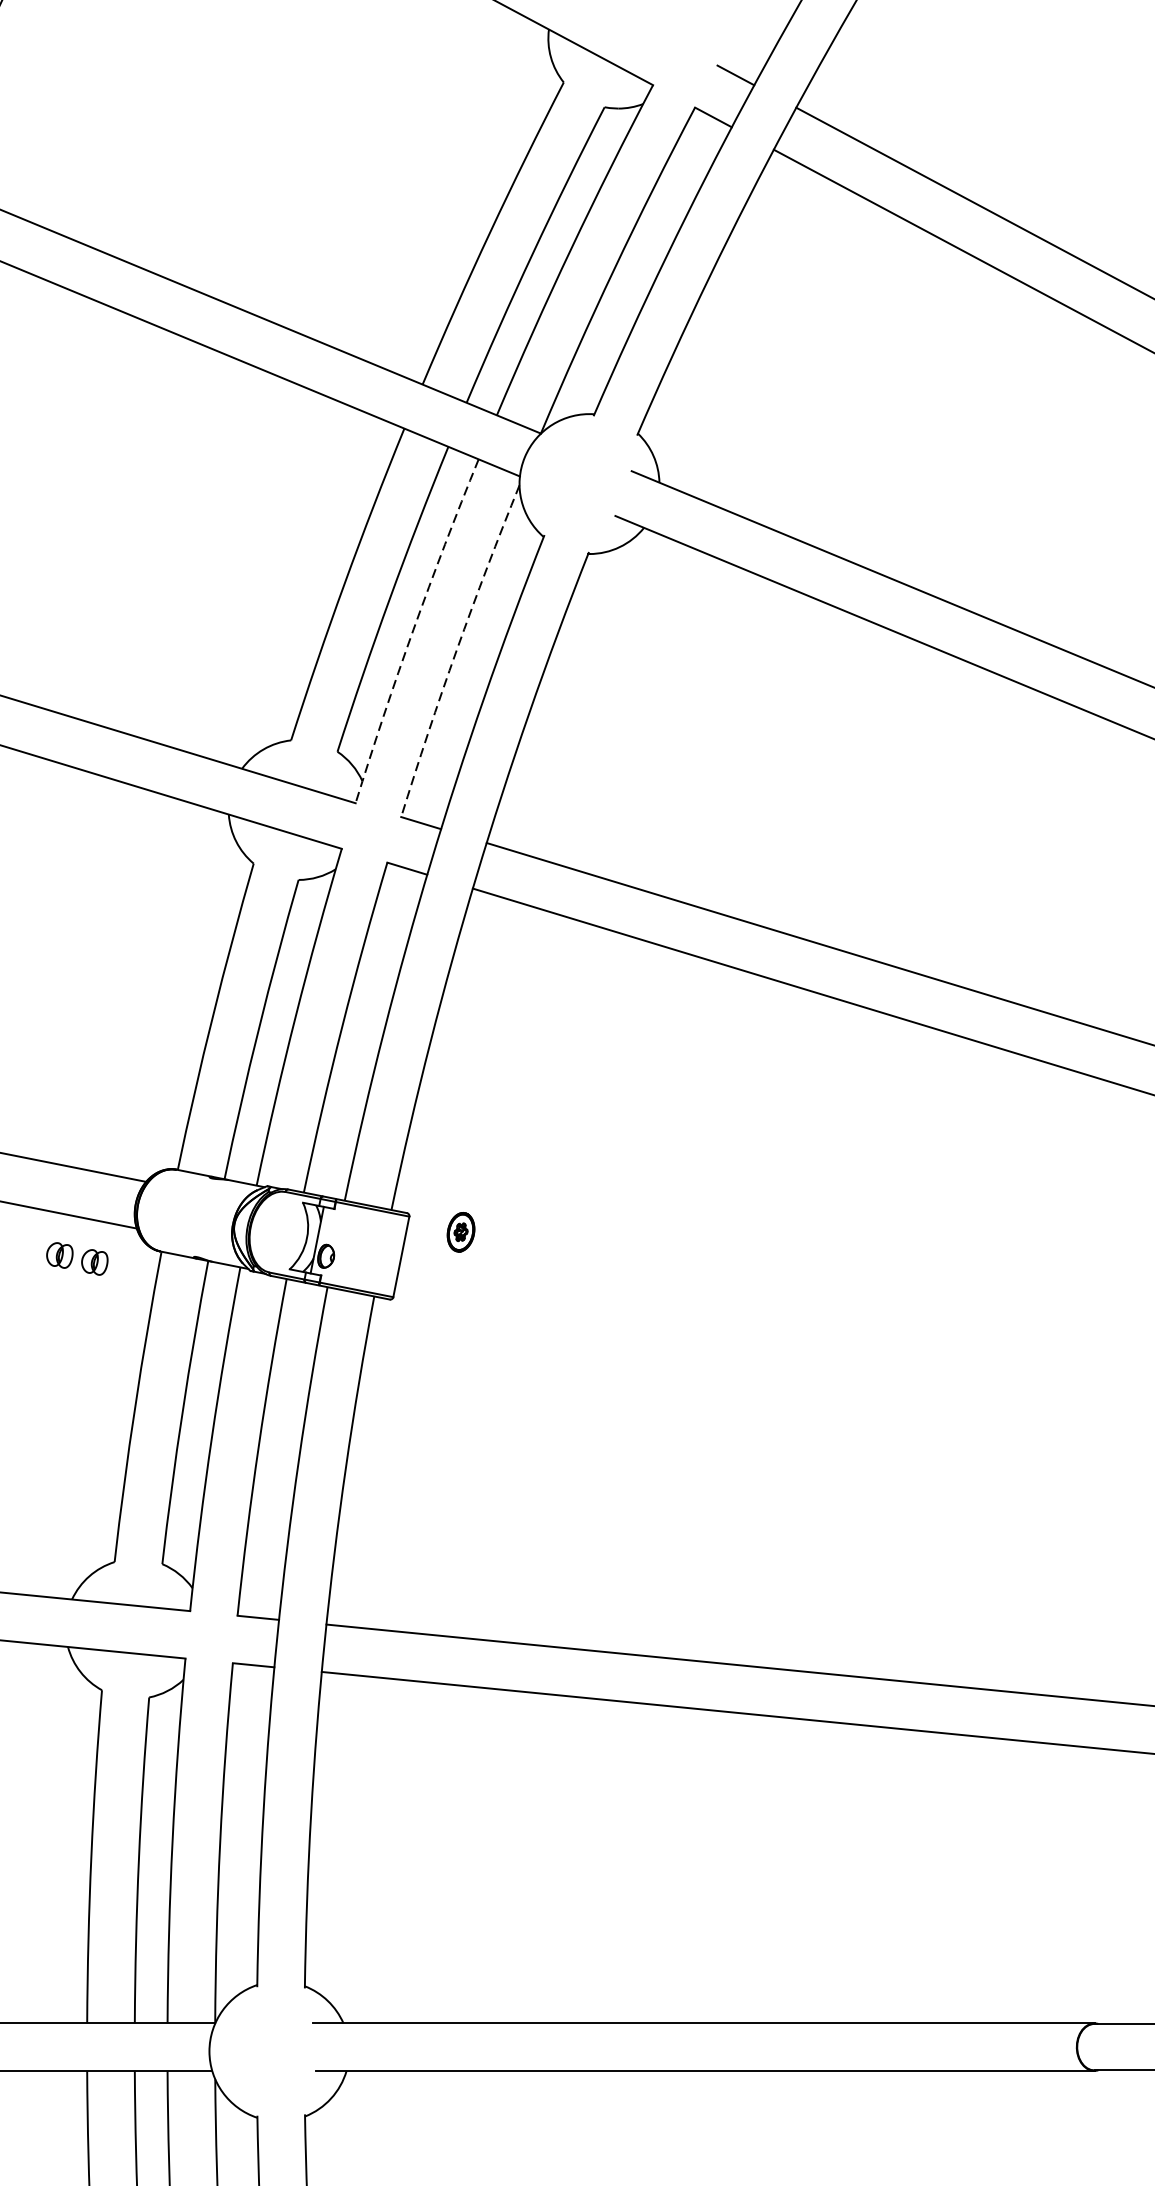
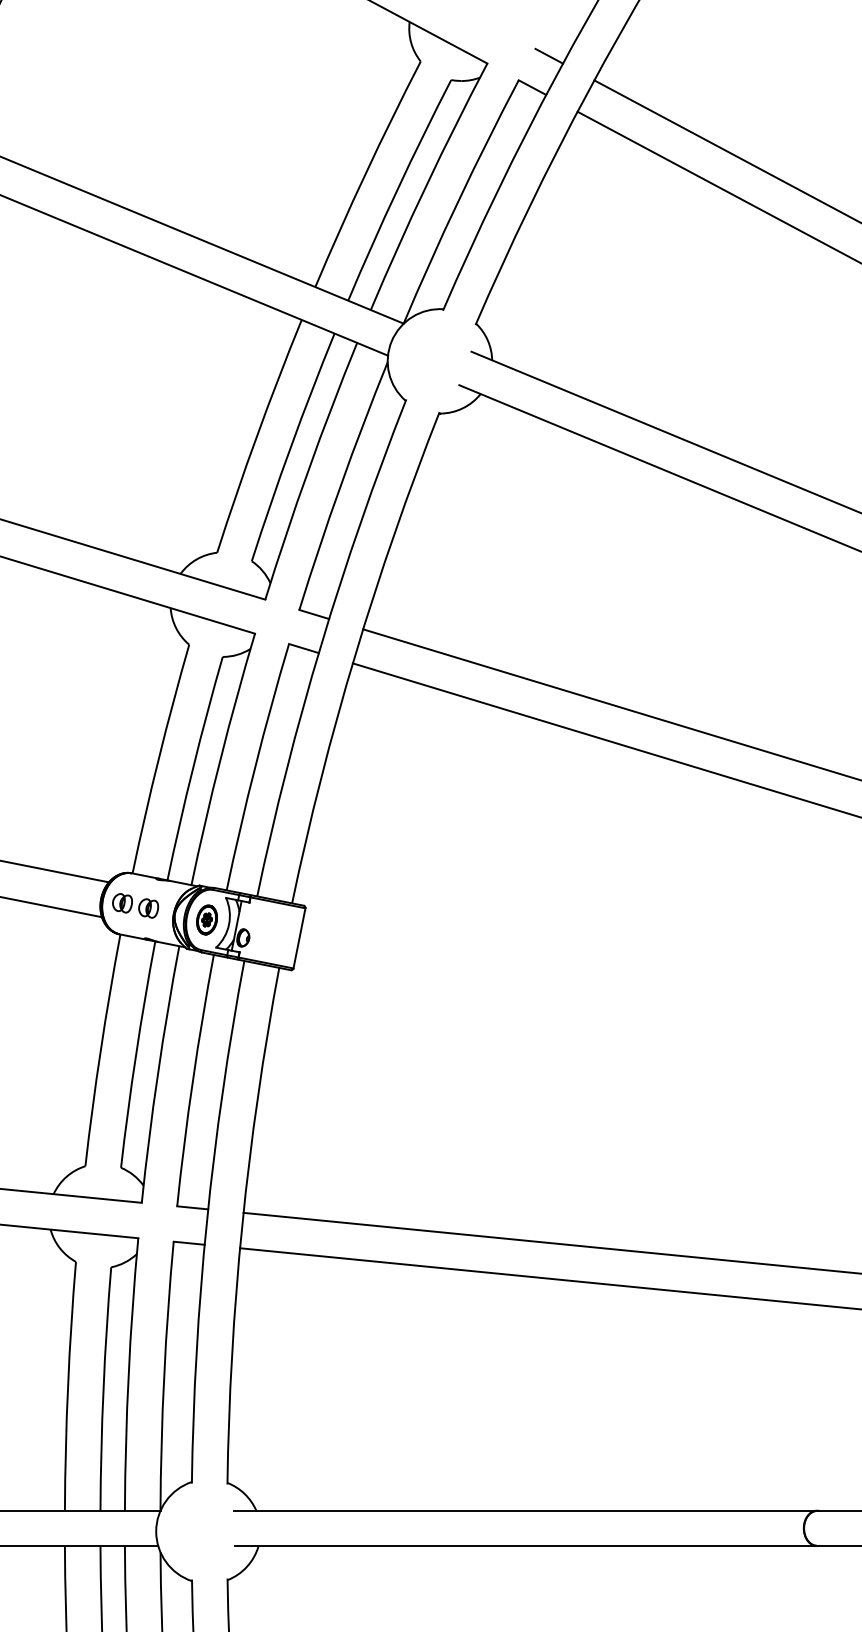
arc: (413, 630) -> (308, 470), dashed -> solid
arc: (456, 650) -> (340, 485), dashed -> solid
part: (460, 1231) -> (206, 919), moved
part: (77, 1258) -> (135, 905), moved

